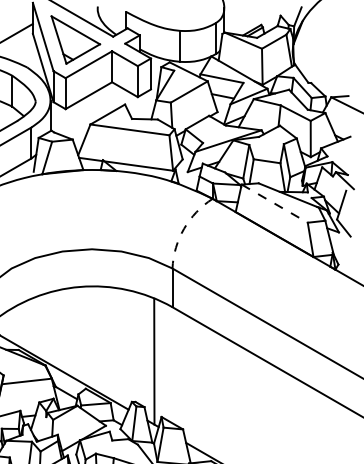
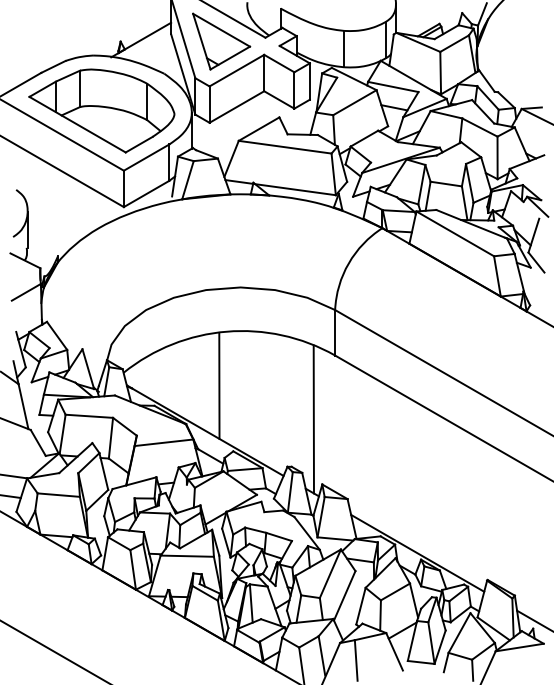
line: (274, 203) -> (455, 233), dashed -> solid
arc: (183, 228) -> (348, 263), dashed -> solid
line: (74, 332) -> (219, 385), added

